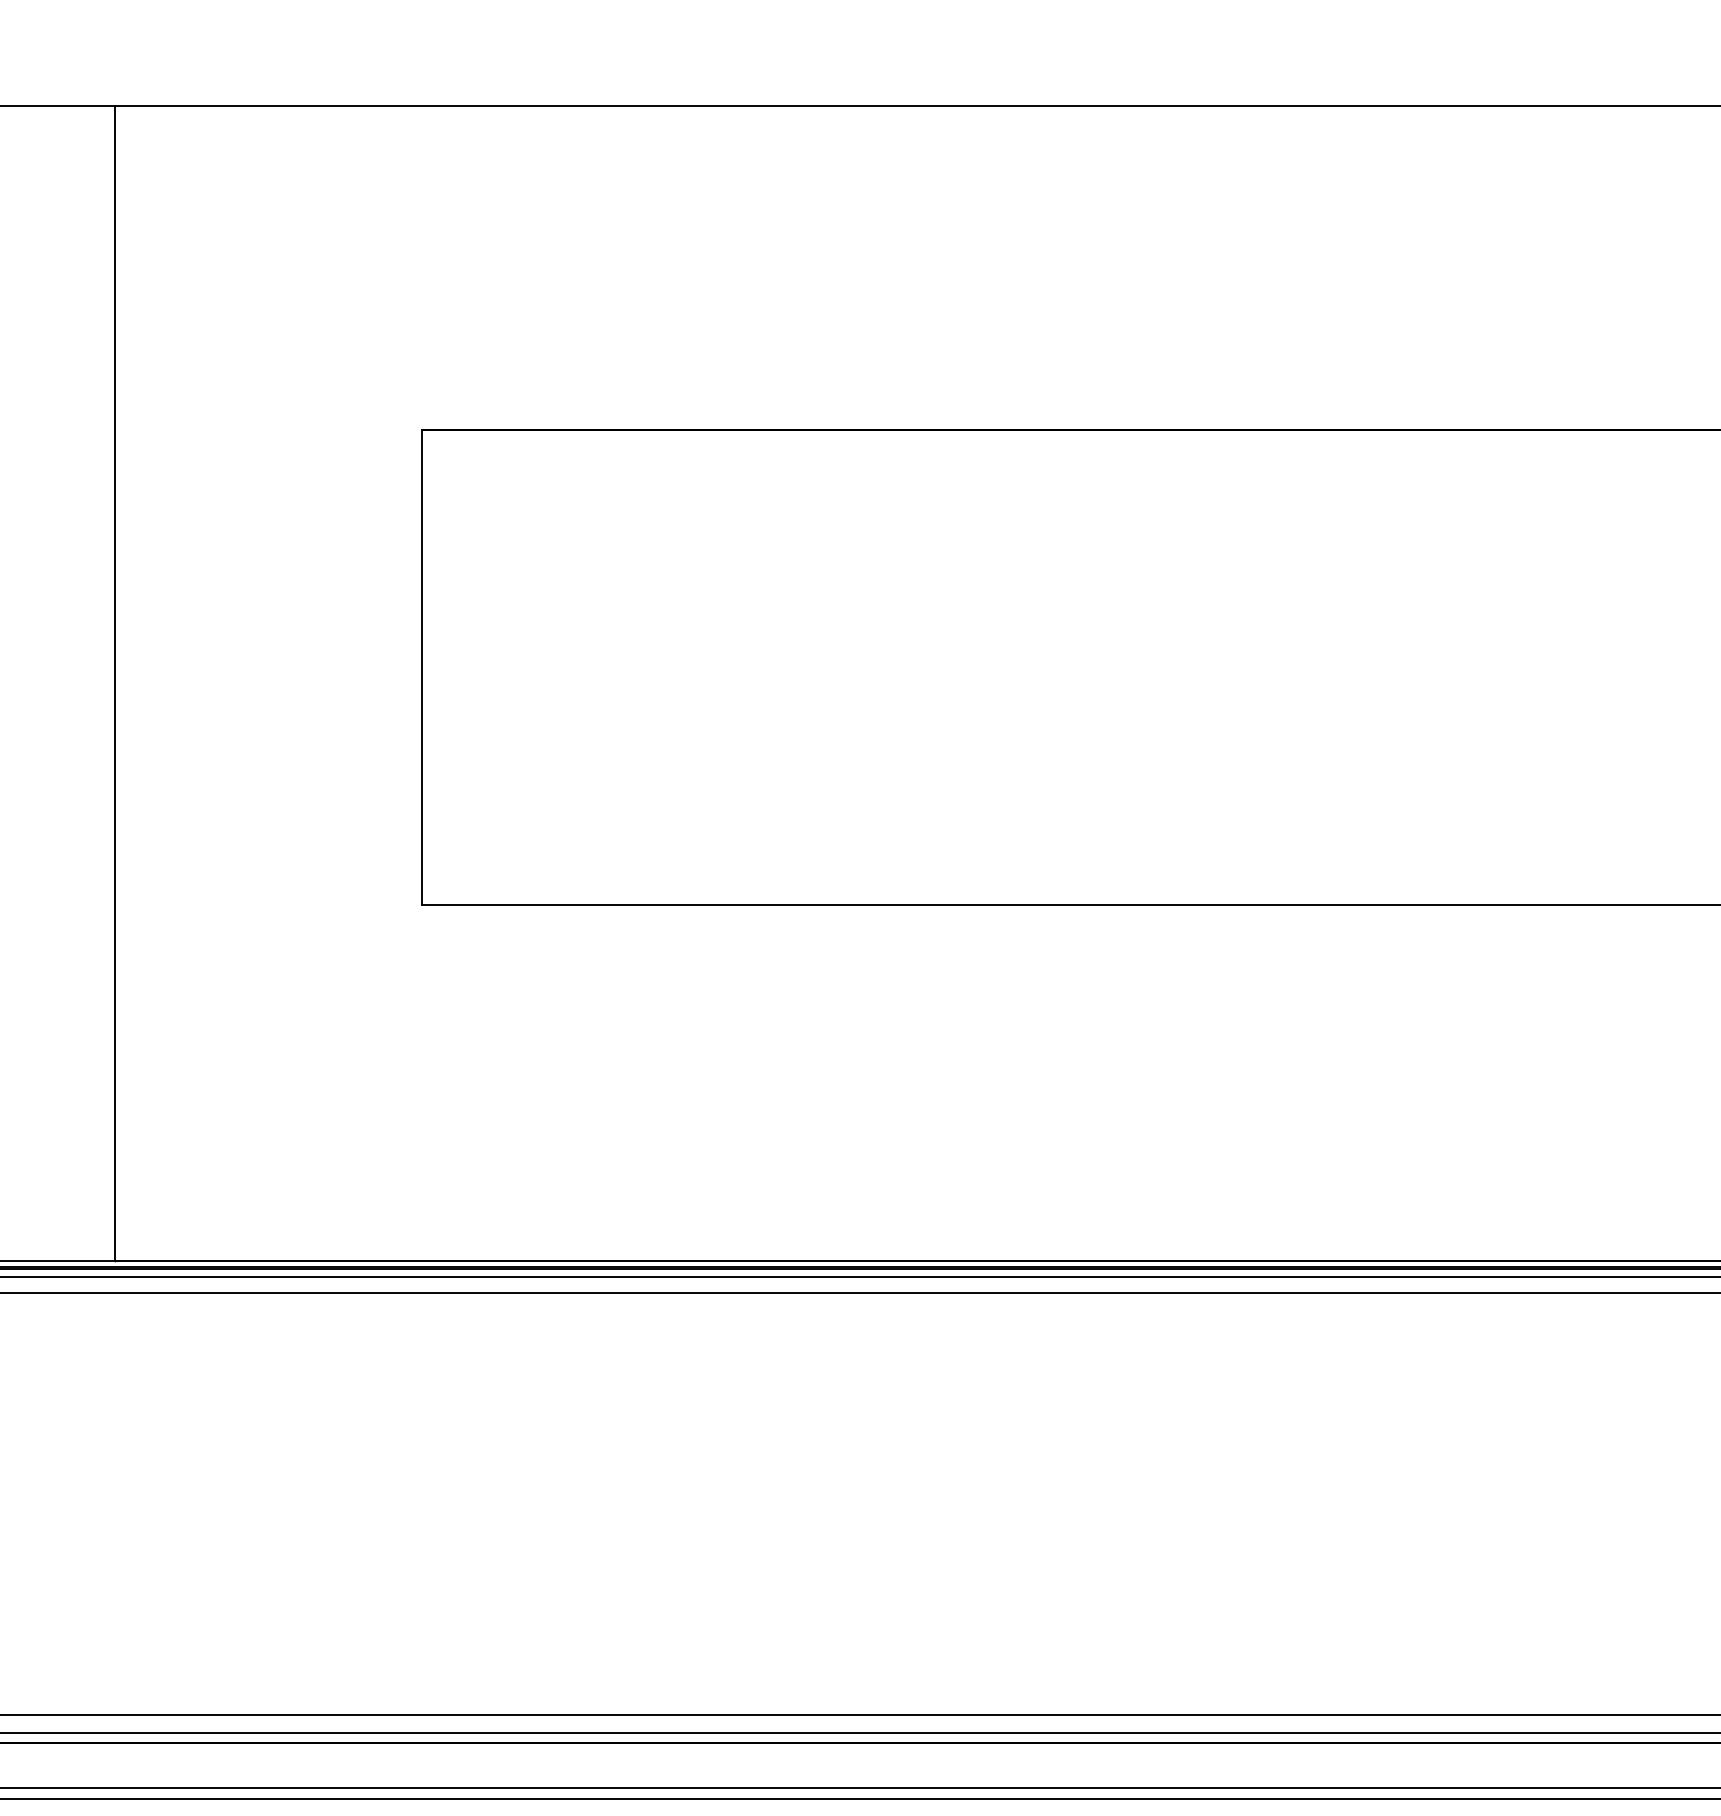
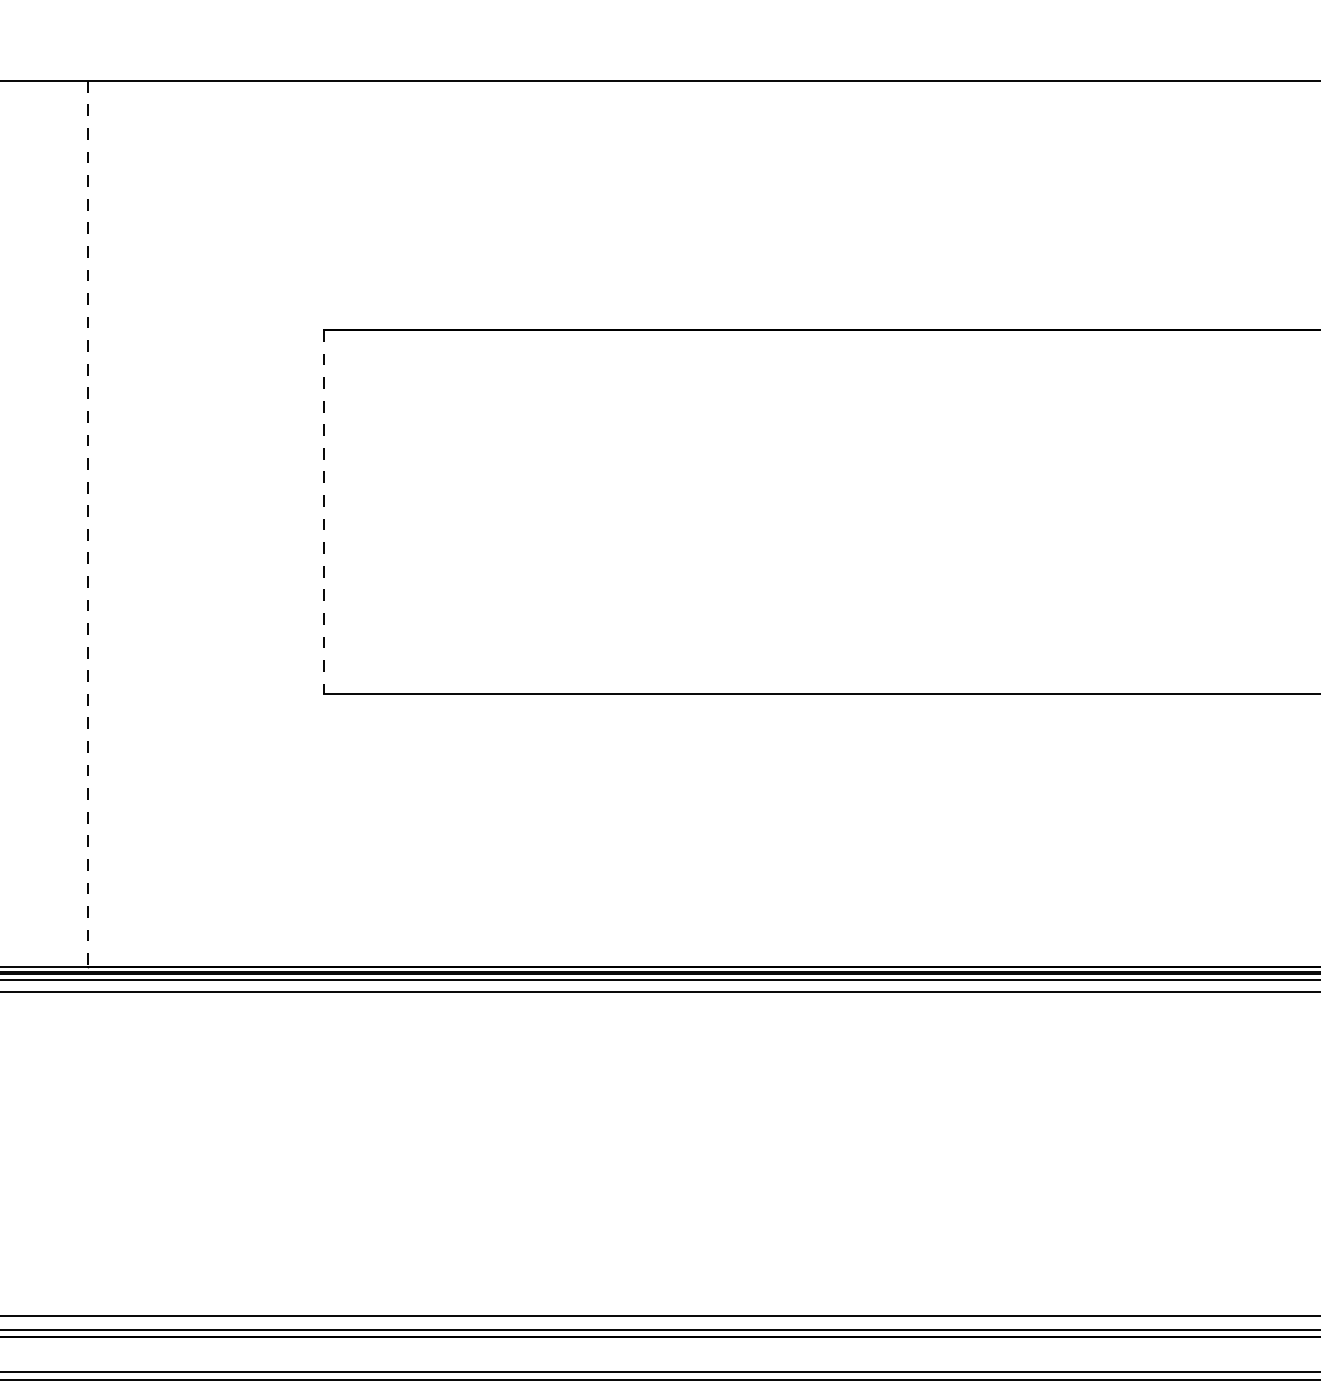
line: (421, 668) -> (323, 512), solid -> dashed
line: (114, 683) -> (88, 524), solid -> dashed

